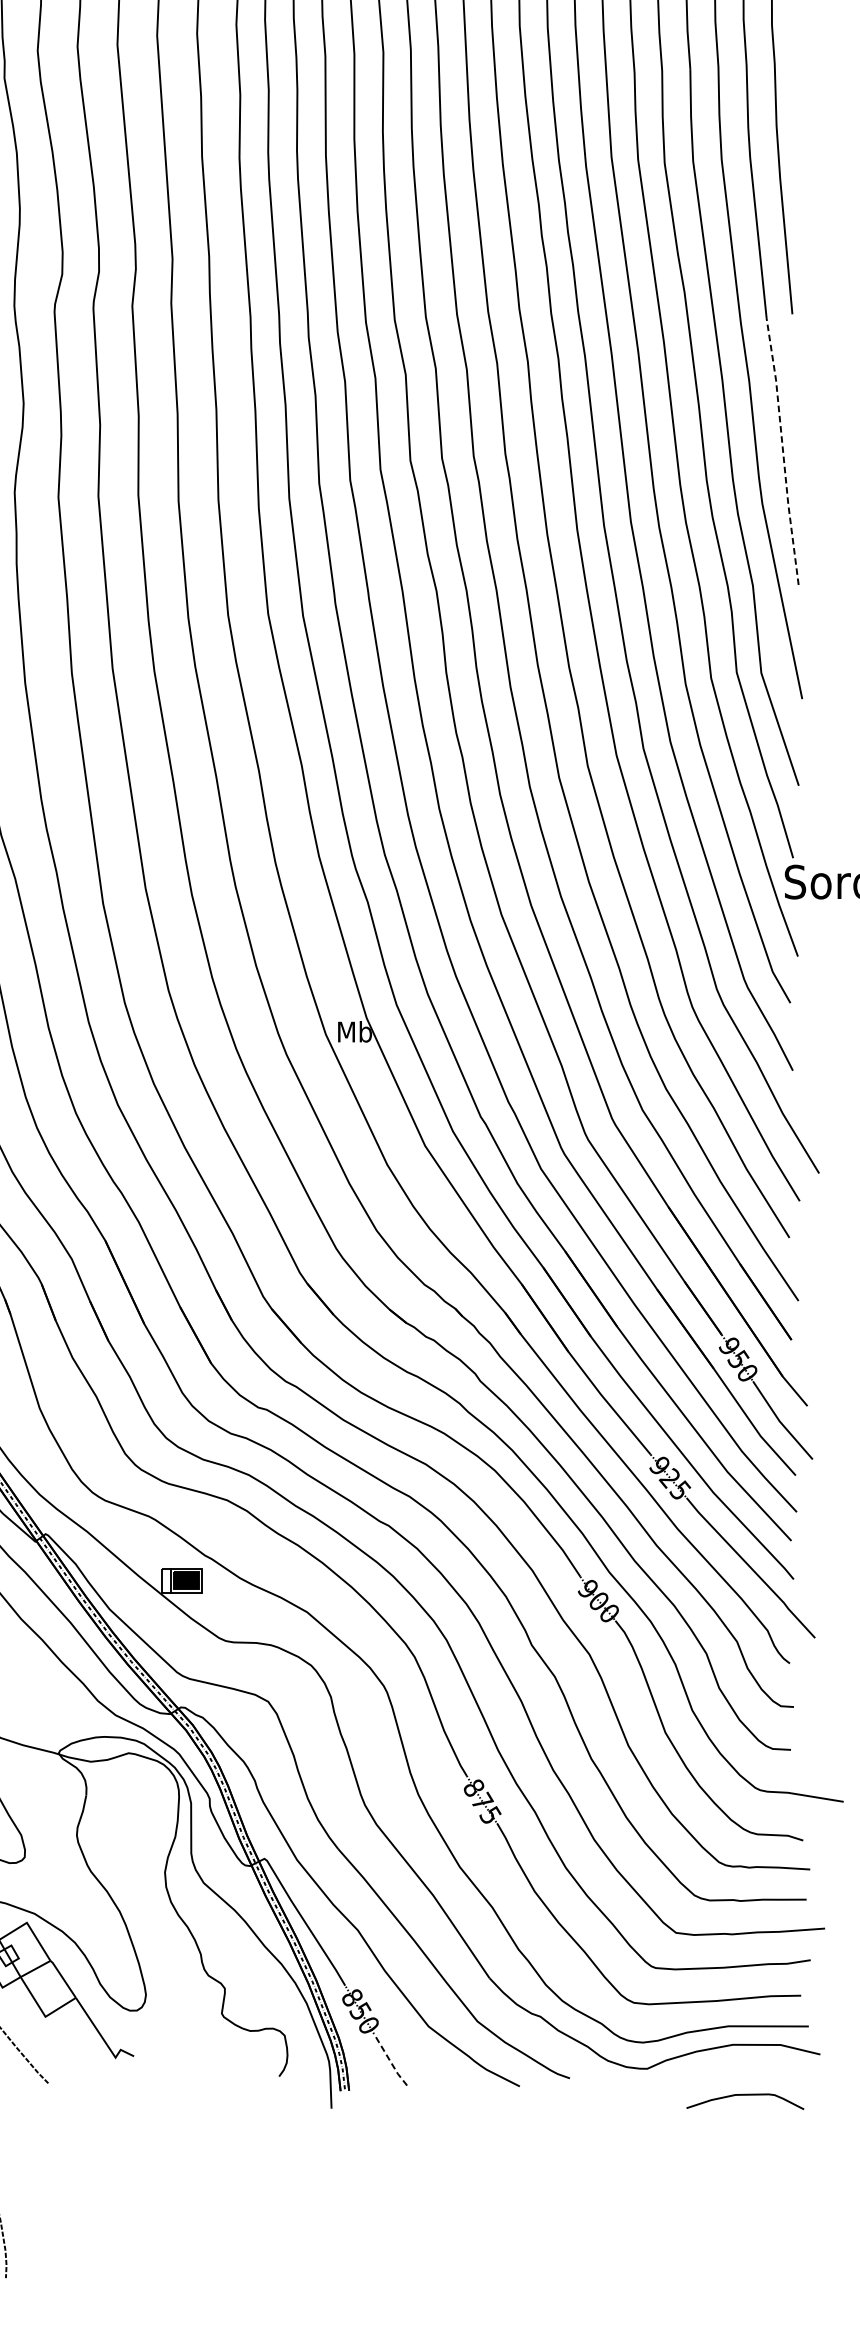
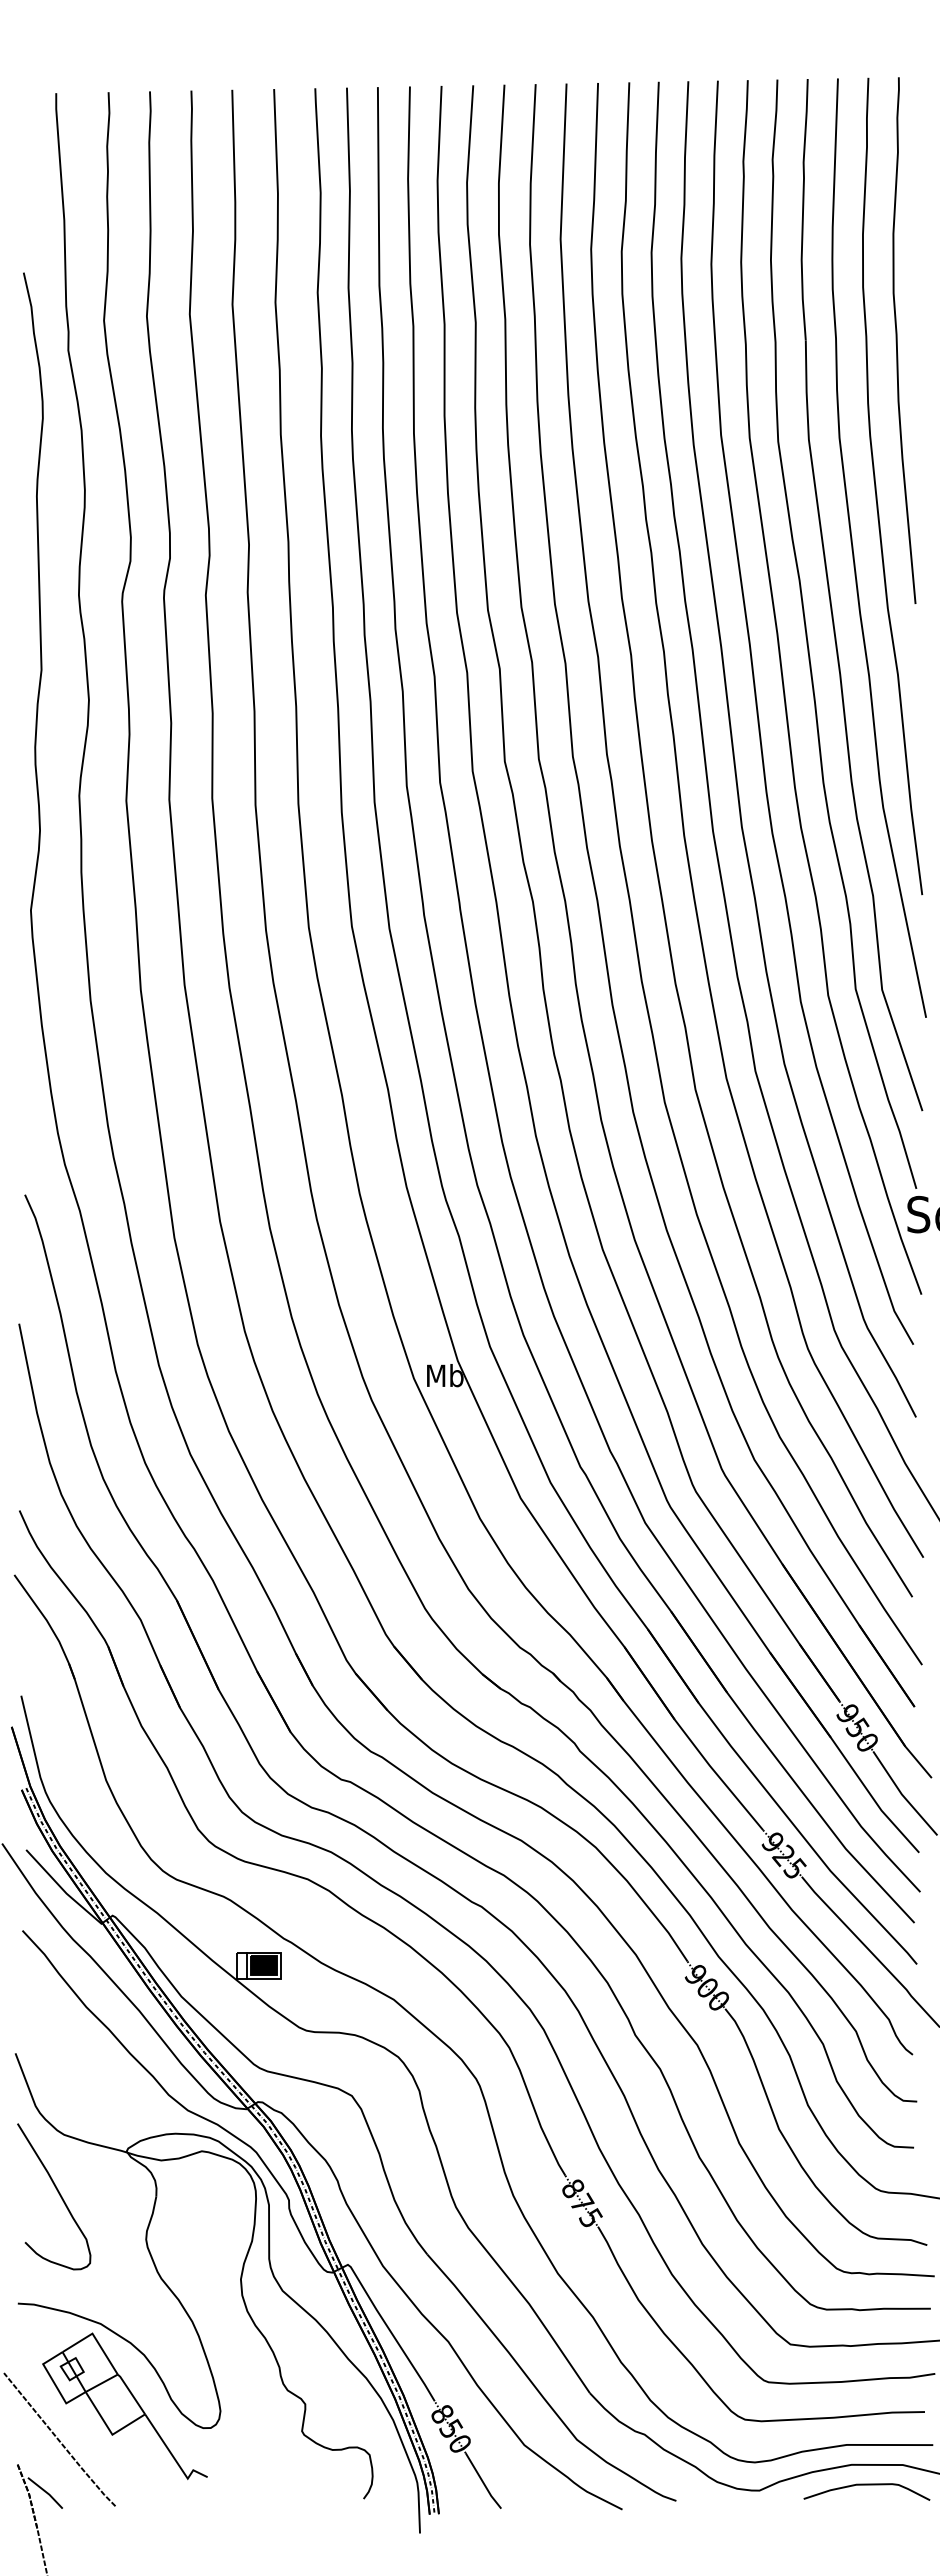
line: (783, 451) -> (905, 751), dashed -> solid
line: (390, 2061) -> (483, 2482), dashed -> solid
curve: (744, 2095) -> (866, 2485), moved

